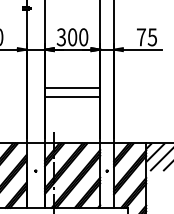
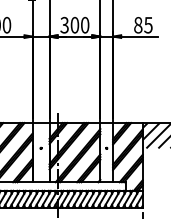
text: (141, 37) -> (138, 25), 75 -> 85
line: (72, 88) -> (74, 72), removed
line: (72, 97) -> (74, 80), removed

